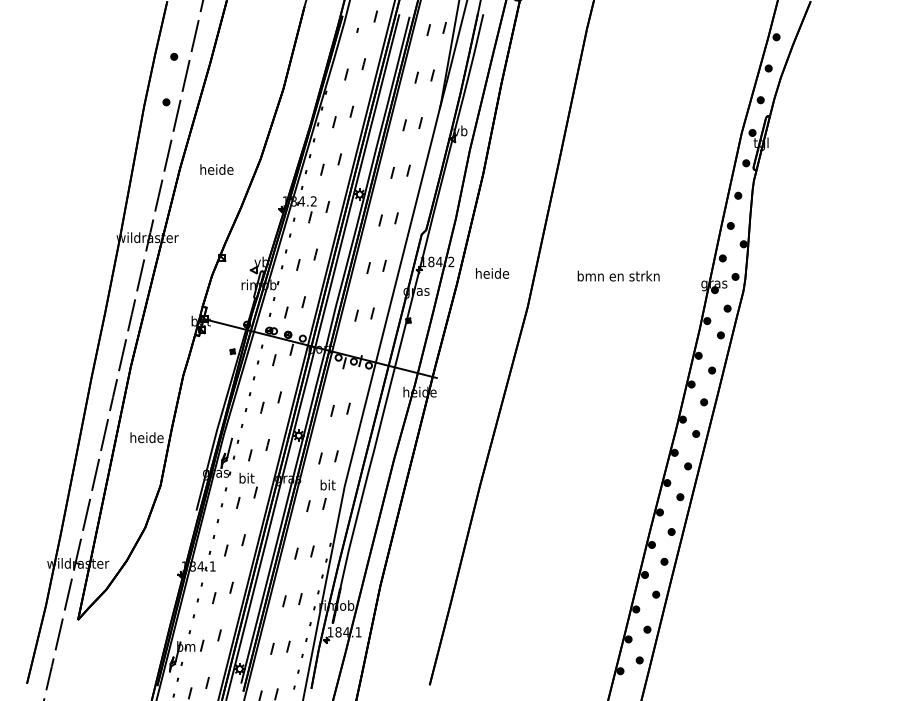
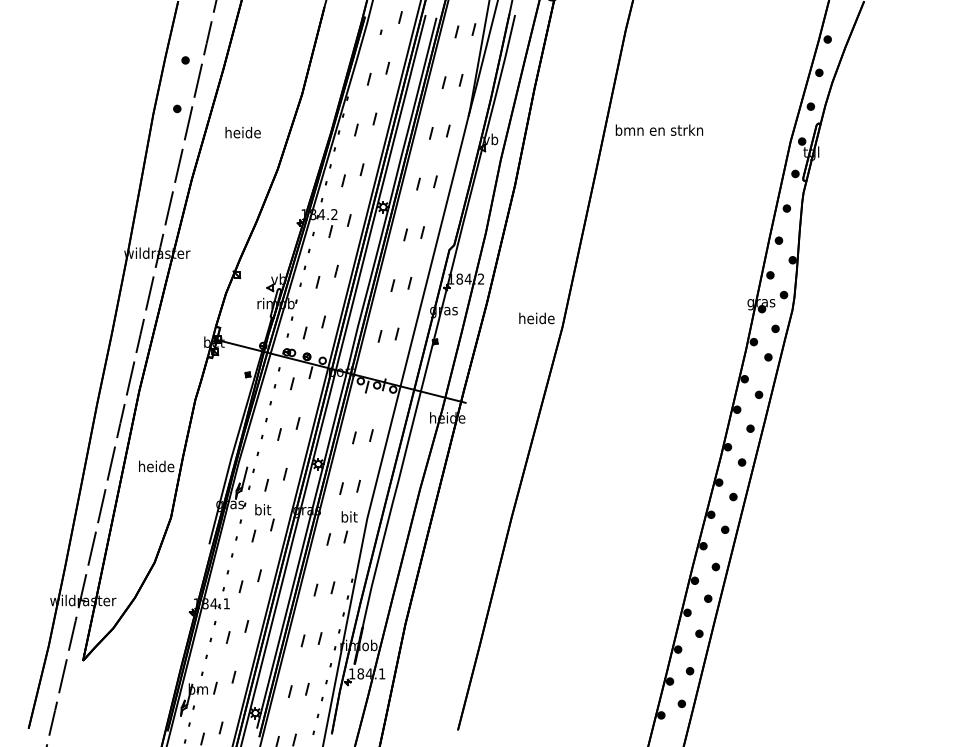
text: (216, 169) -> (242, 132), moved
text: (492, 273) -> (536, 318), moved
text: (618, 275) -> (659, 129), moved

